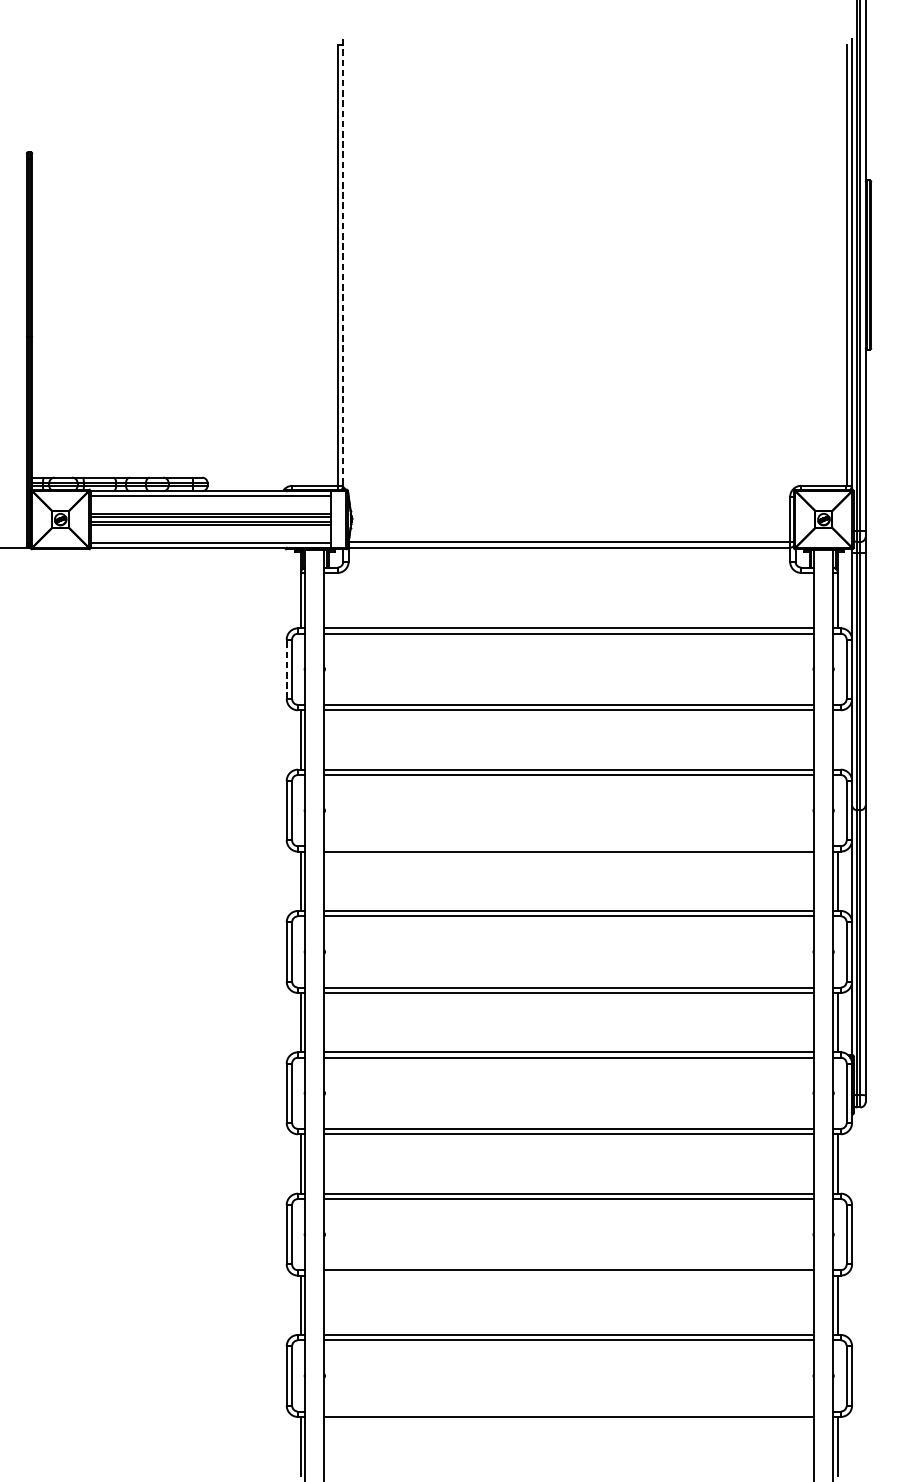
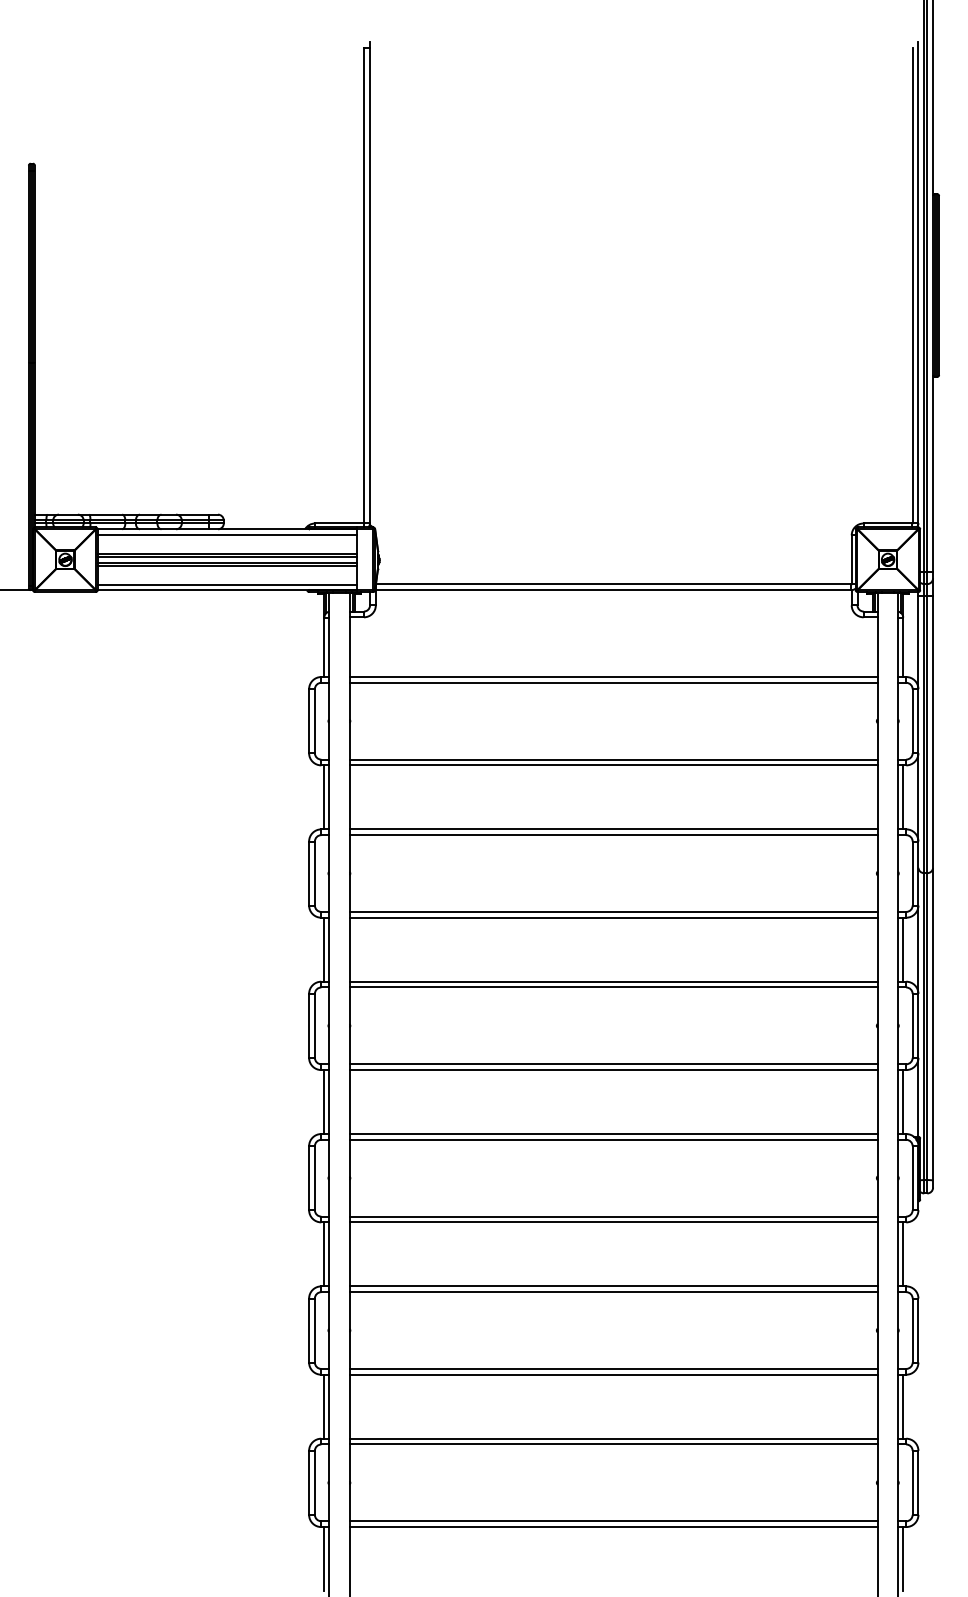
line: (343, 264) -> (370, 284), dashed -> solid
line: (287, 669) -> (309, 721), dashed -> solid
line: (838, 740) -> (903, 797), added
line: (569, 845) -> (613, 911), added
line: (569, 1275) -> (613, 1374), added
line: (569, 1411) -> (613, 1521), added

